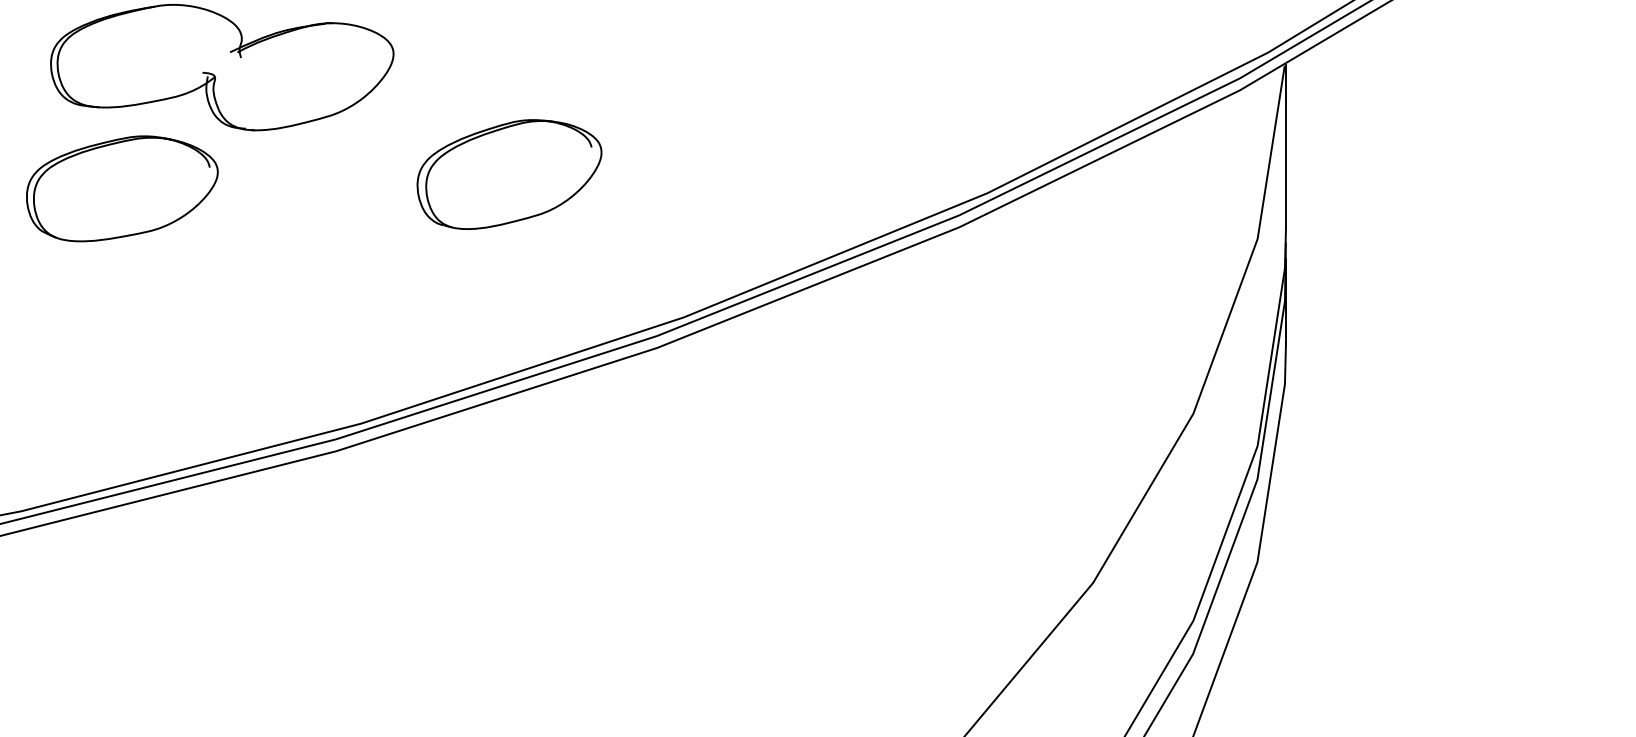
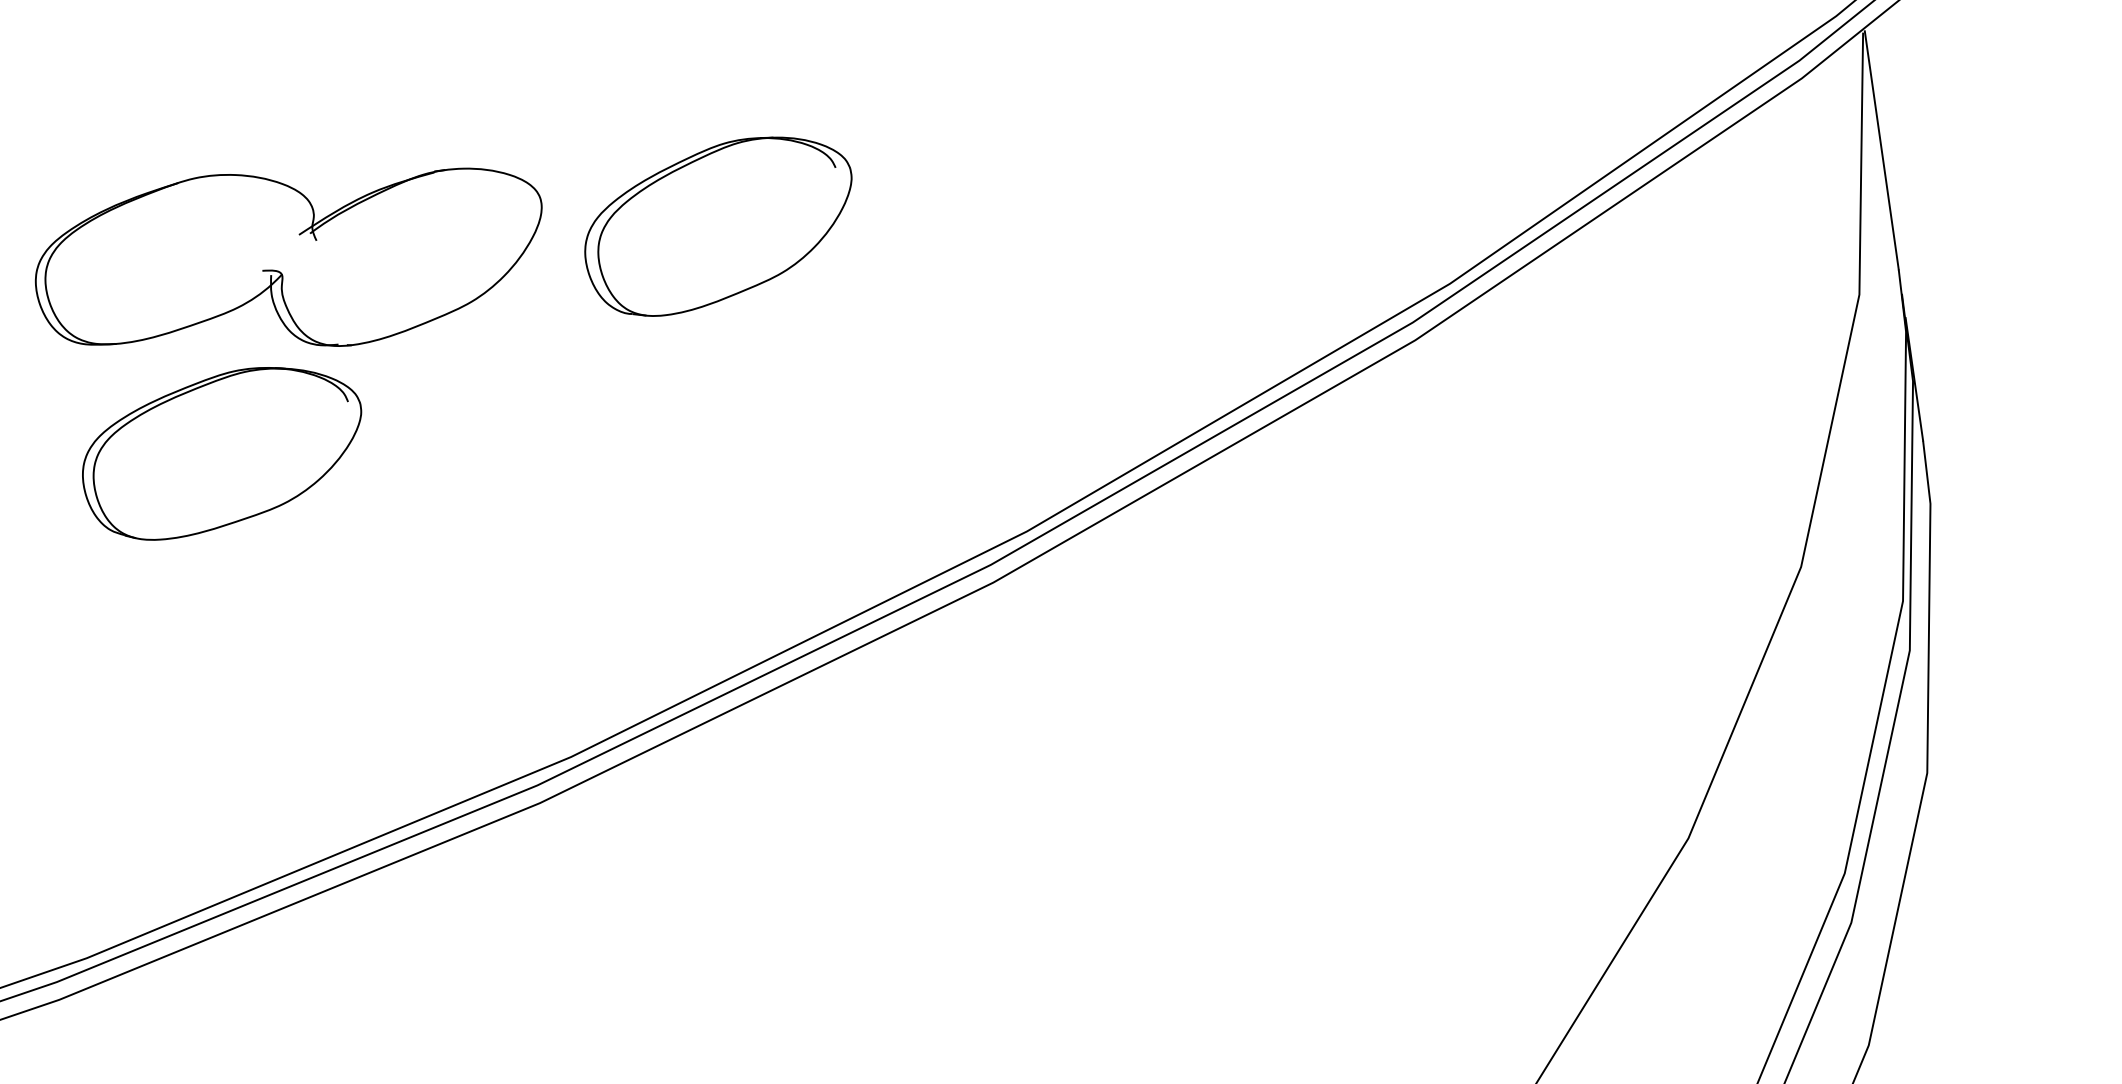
part: (509, 174) -> (719, 225), moved
part: (122, 188) -> (223, 451), moved

